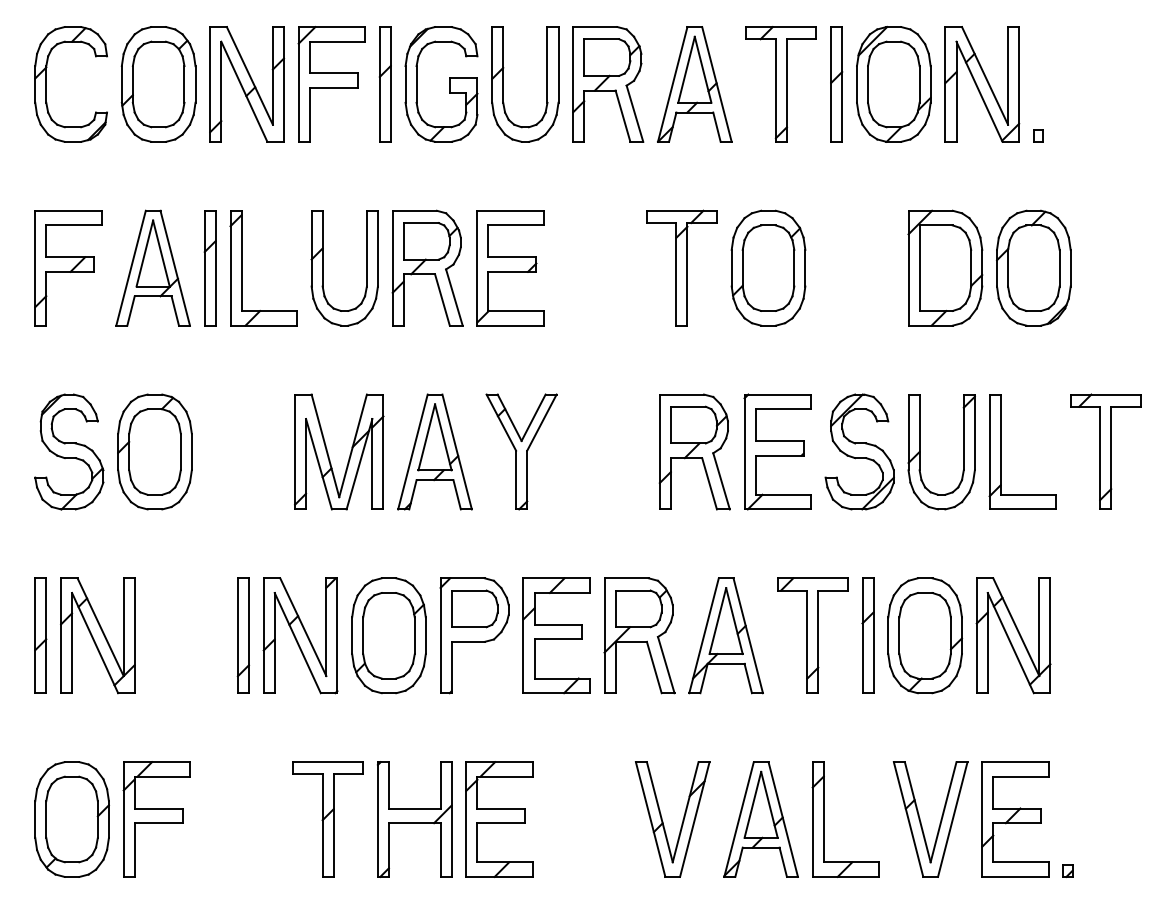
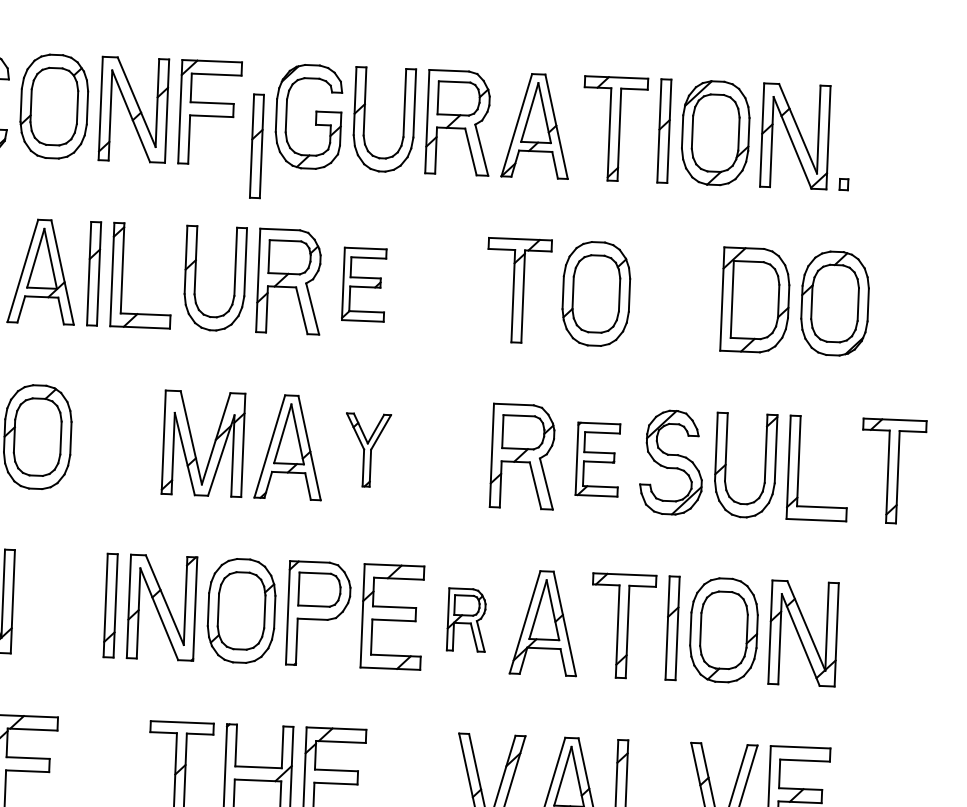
part: (384, 84) -> (256, 146), moved
part: (510, 268) -> (364, 284), size x0.7
part: (521, 451) -> (367, 449), size x0.7
part: (777, 451) -> (597, 459), size x0.7
part: (639, 635) -> (467, 619), size x0.6

